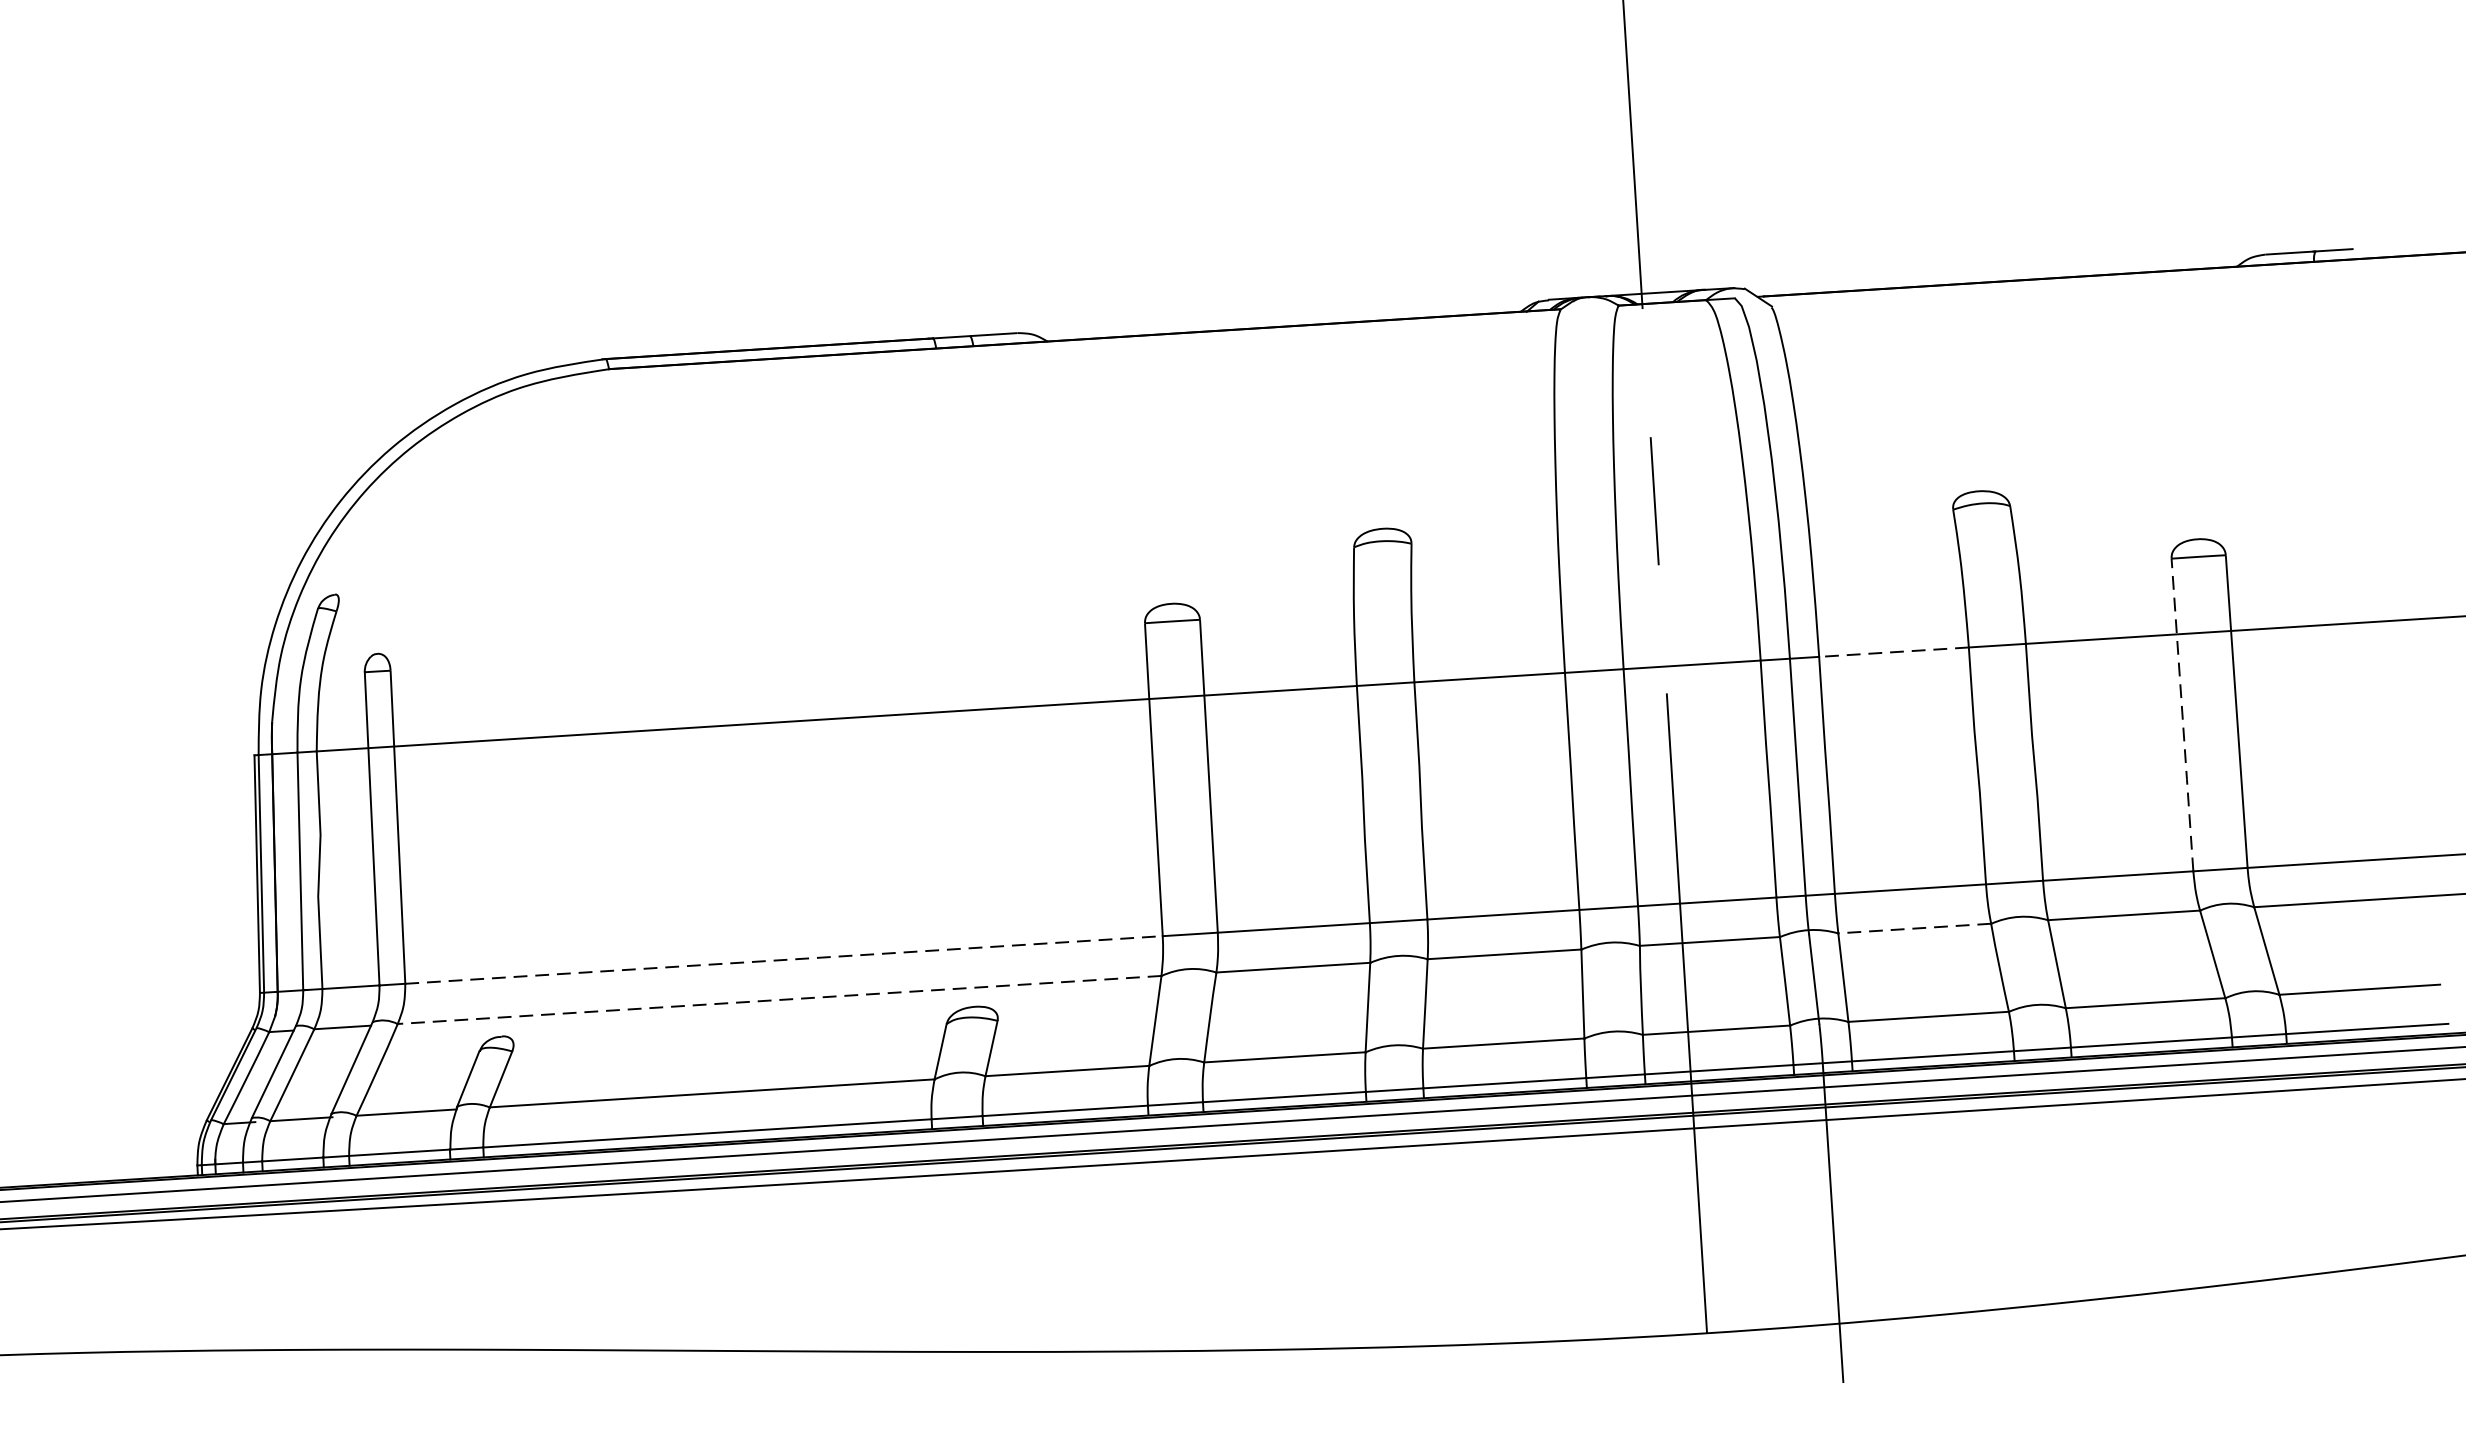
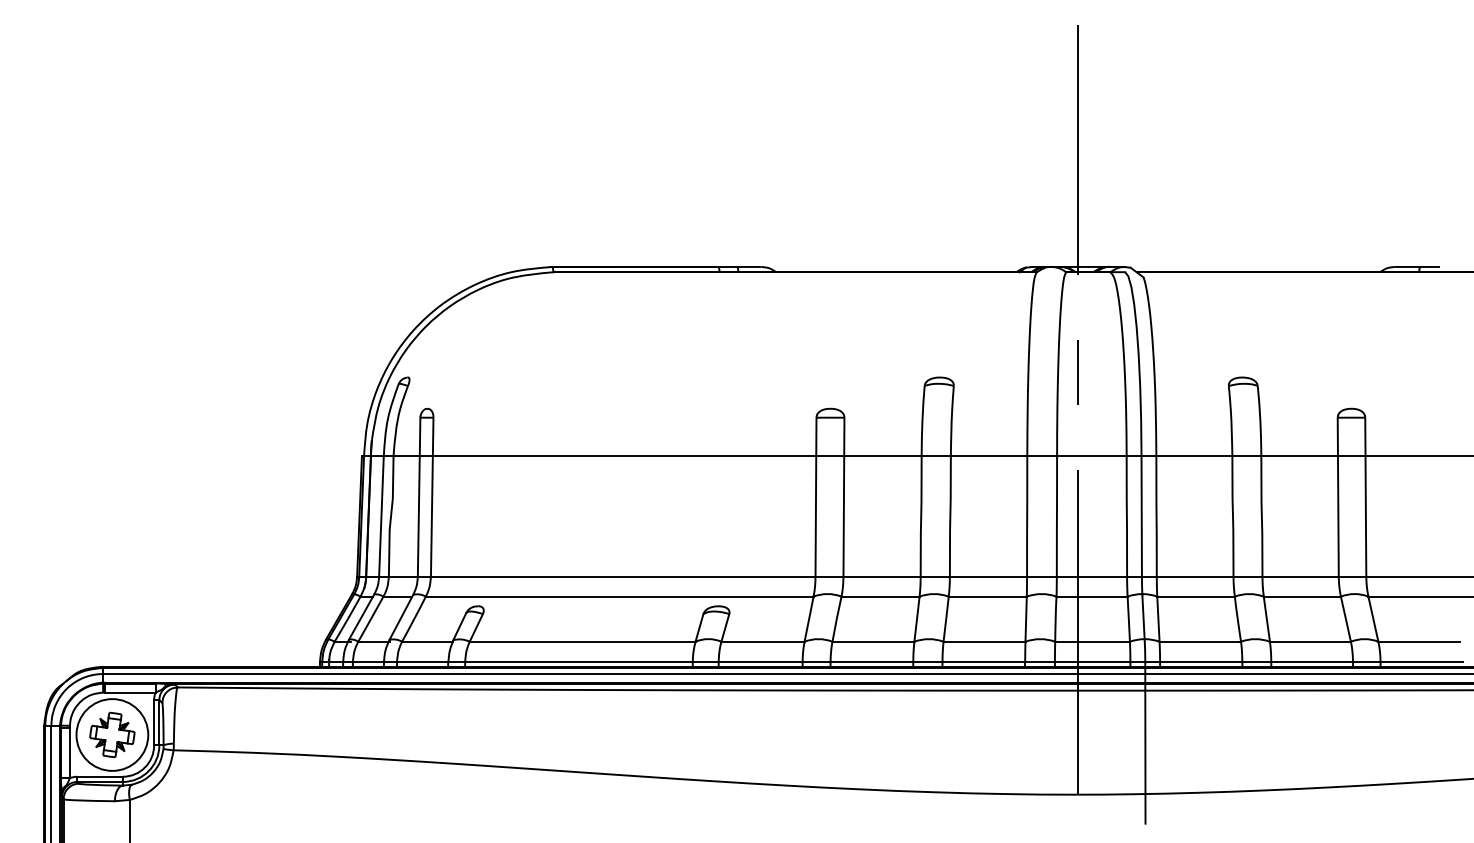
line: (1892, 652) -> (1193, 456), dashed -> solid
line: (2183, 715) -> (1338, 497), dashed -> solid
line: (1915, 928) -> (1196, 596), dashed -> solid
line: (784, 959) -> (623, 576), dashed -> solid
line: (779, 999) -> (619, 596), dashed -> solid

